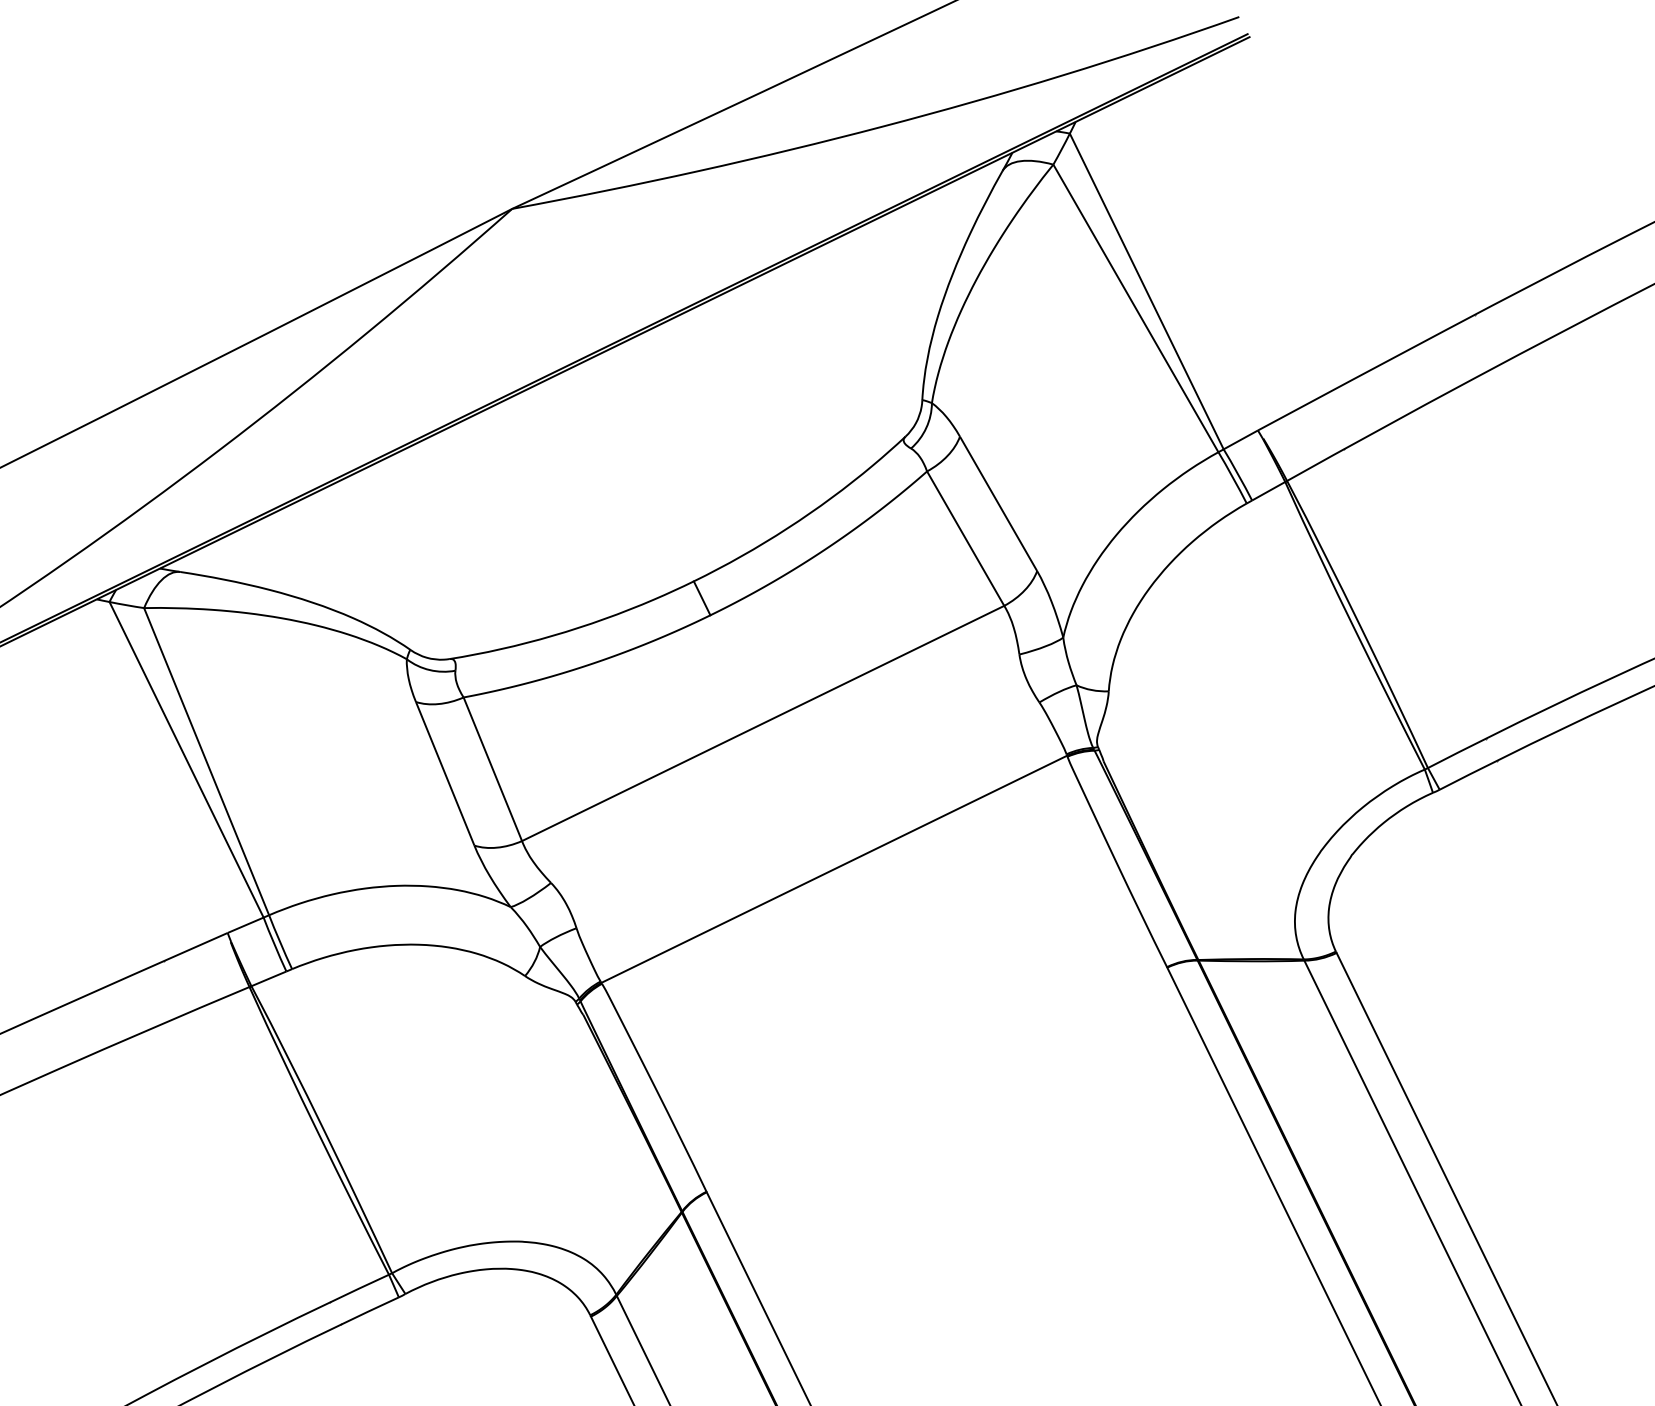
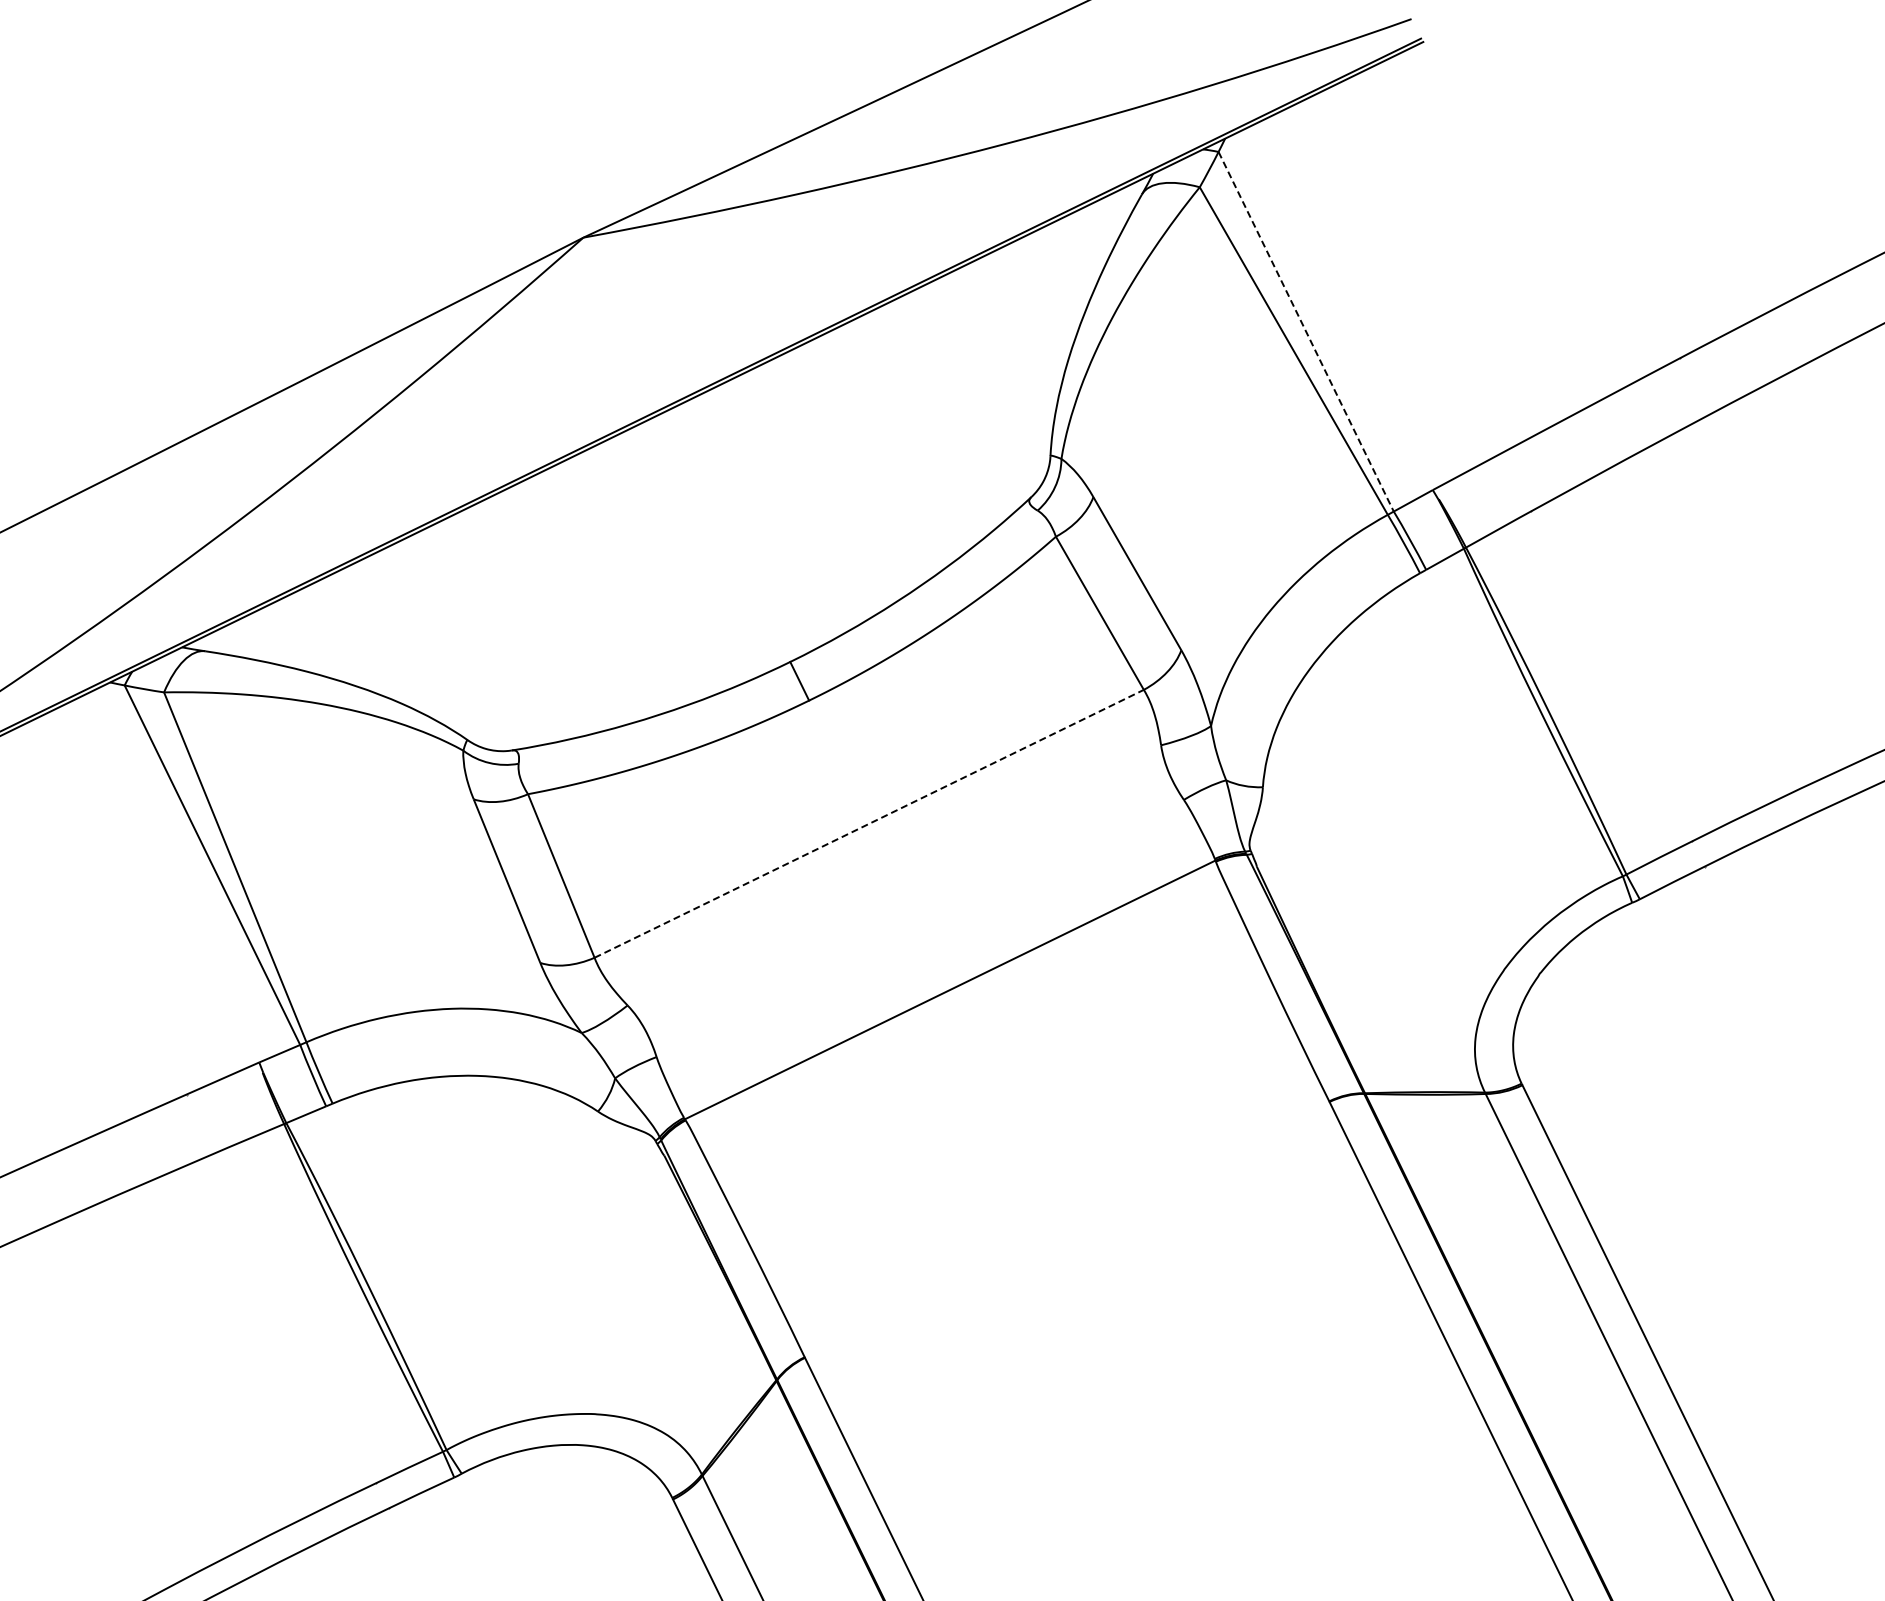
line: (1147, 292) -> (1306, 332), solid -> dashed
line: (763, 723) -> (869, 823), solid -> dashed

